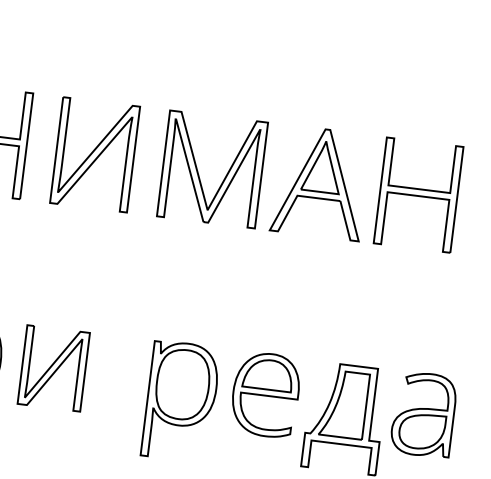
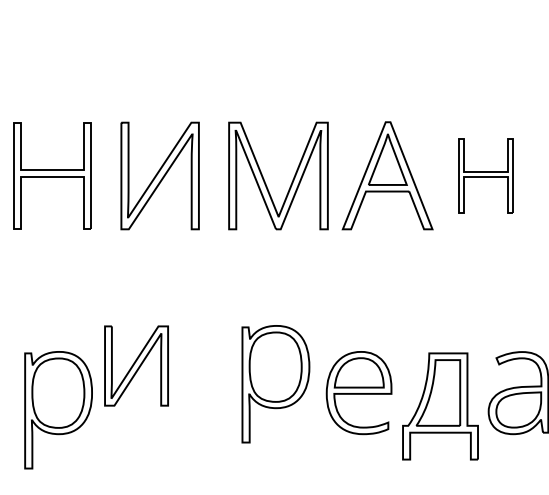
part: (418, 194) -> (486, 175), size x0.7
part: (53, 367) -> (136, 365), moved
part: (180, 401) -> (275, 384), moved

